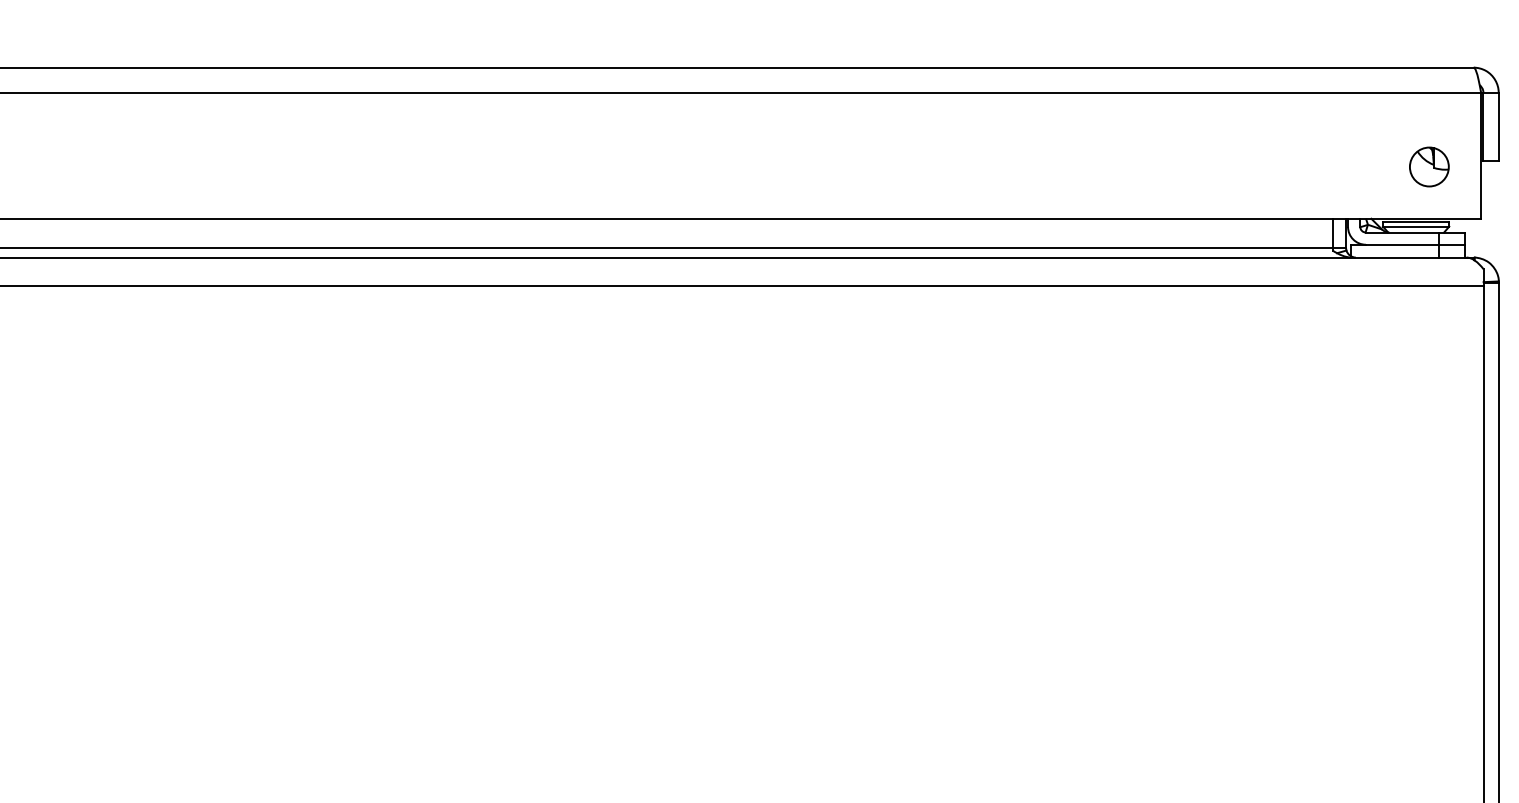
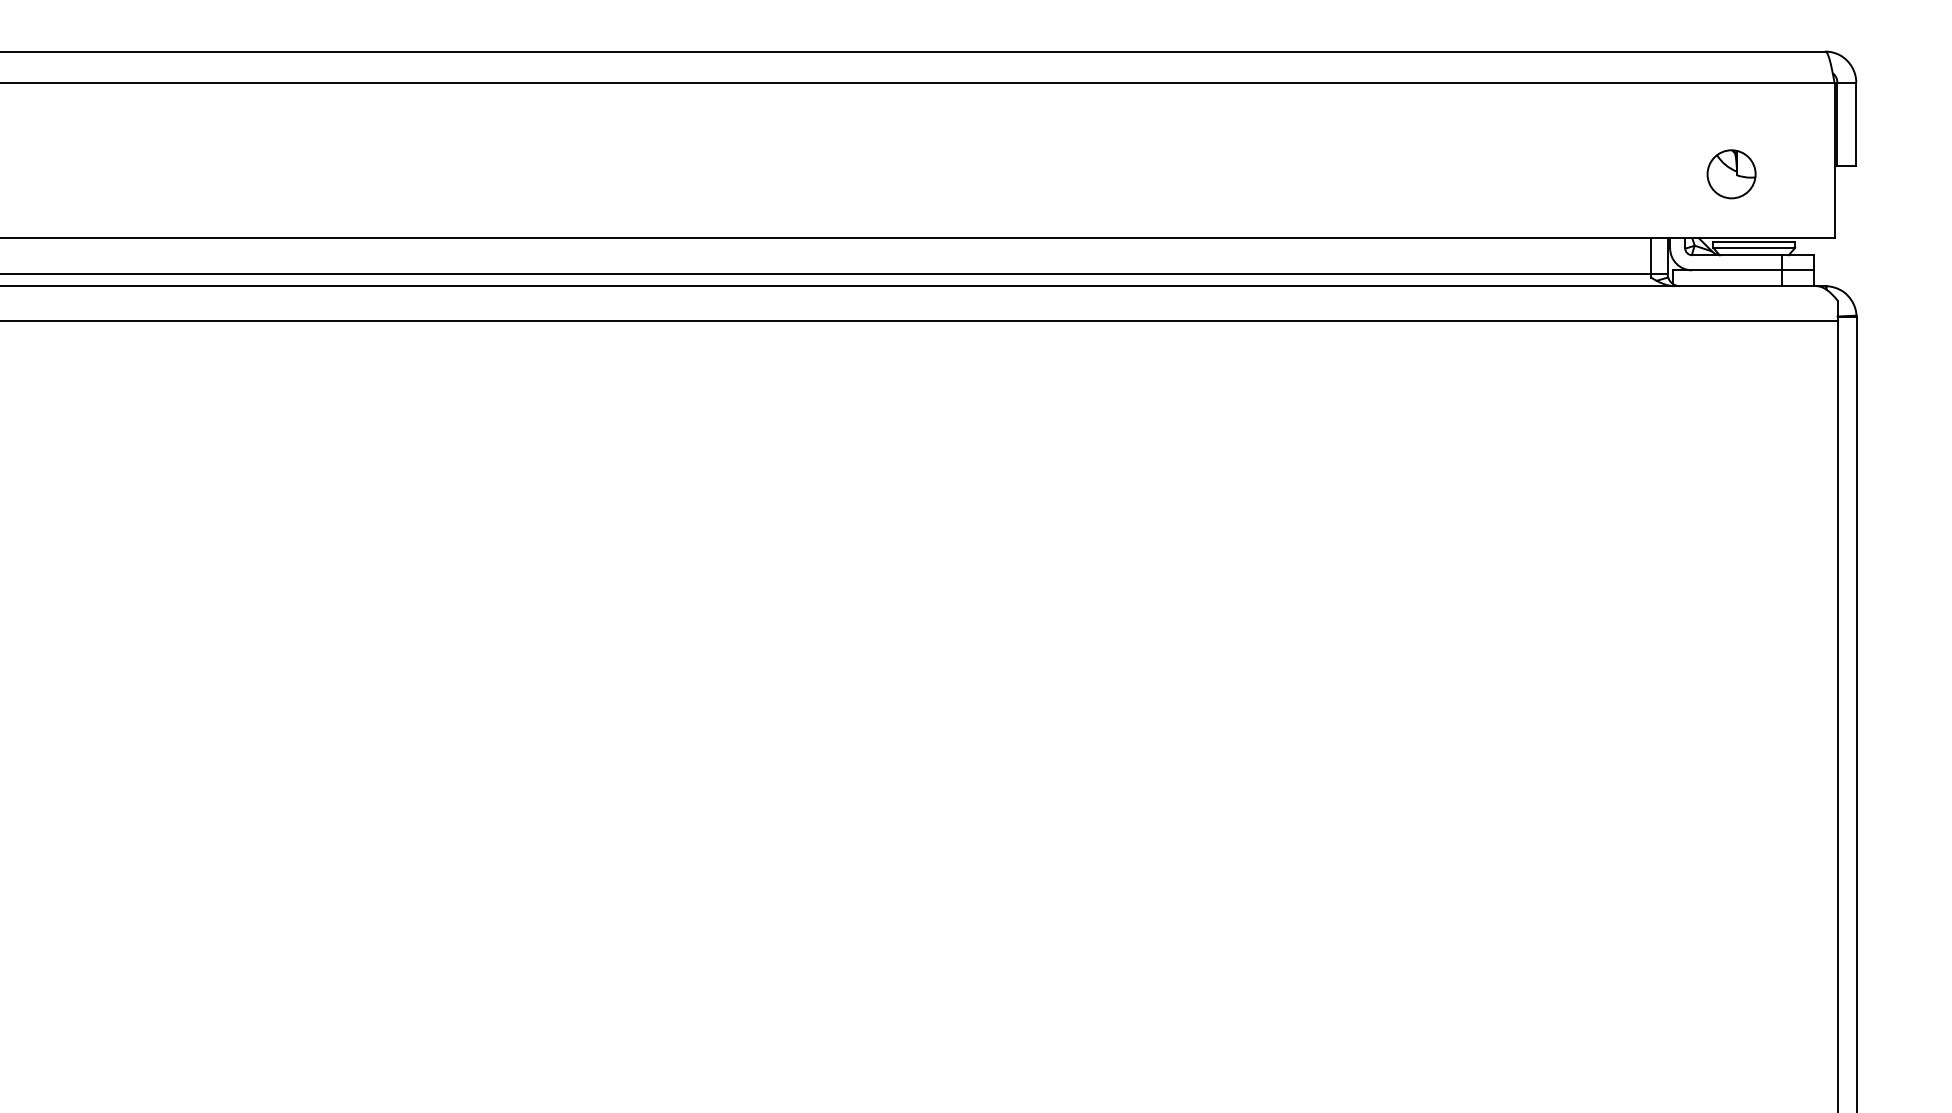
part: (1429, 167) -> (1731, 174), moved

